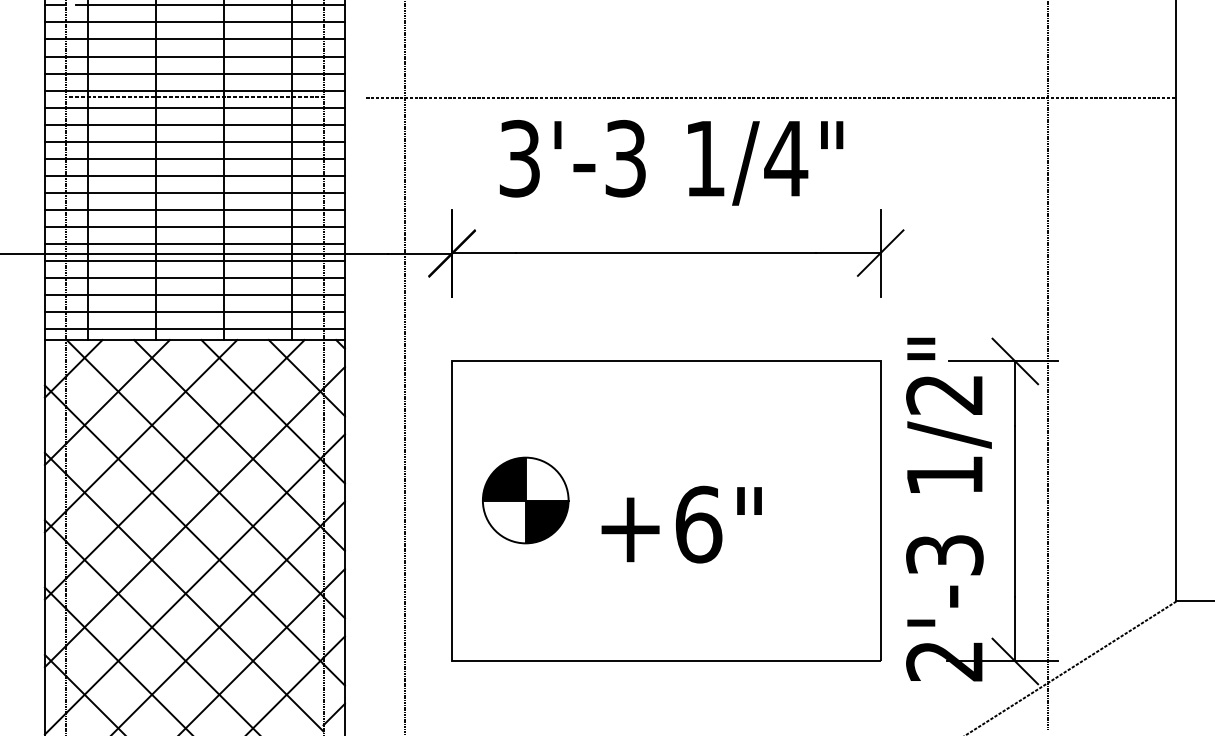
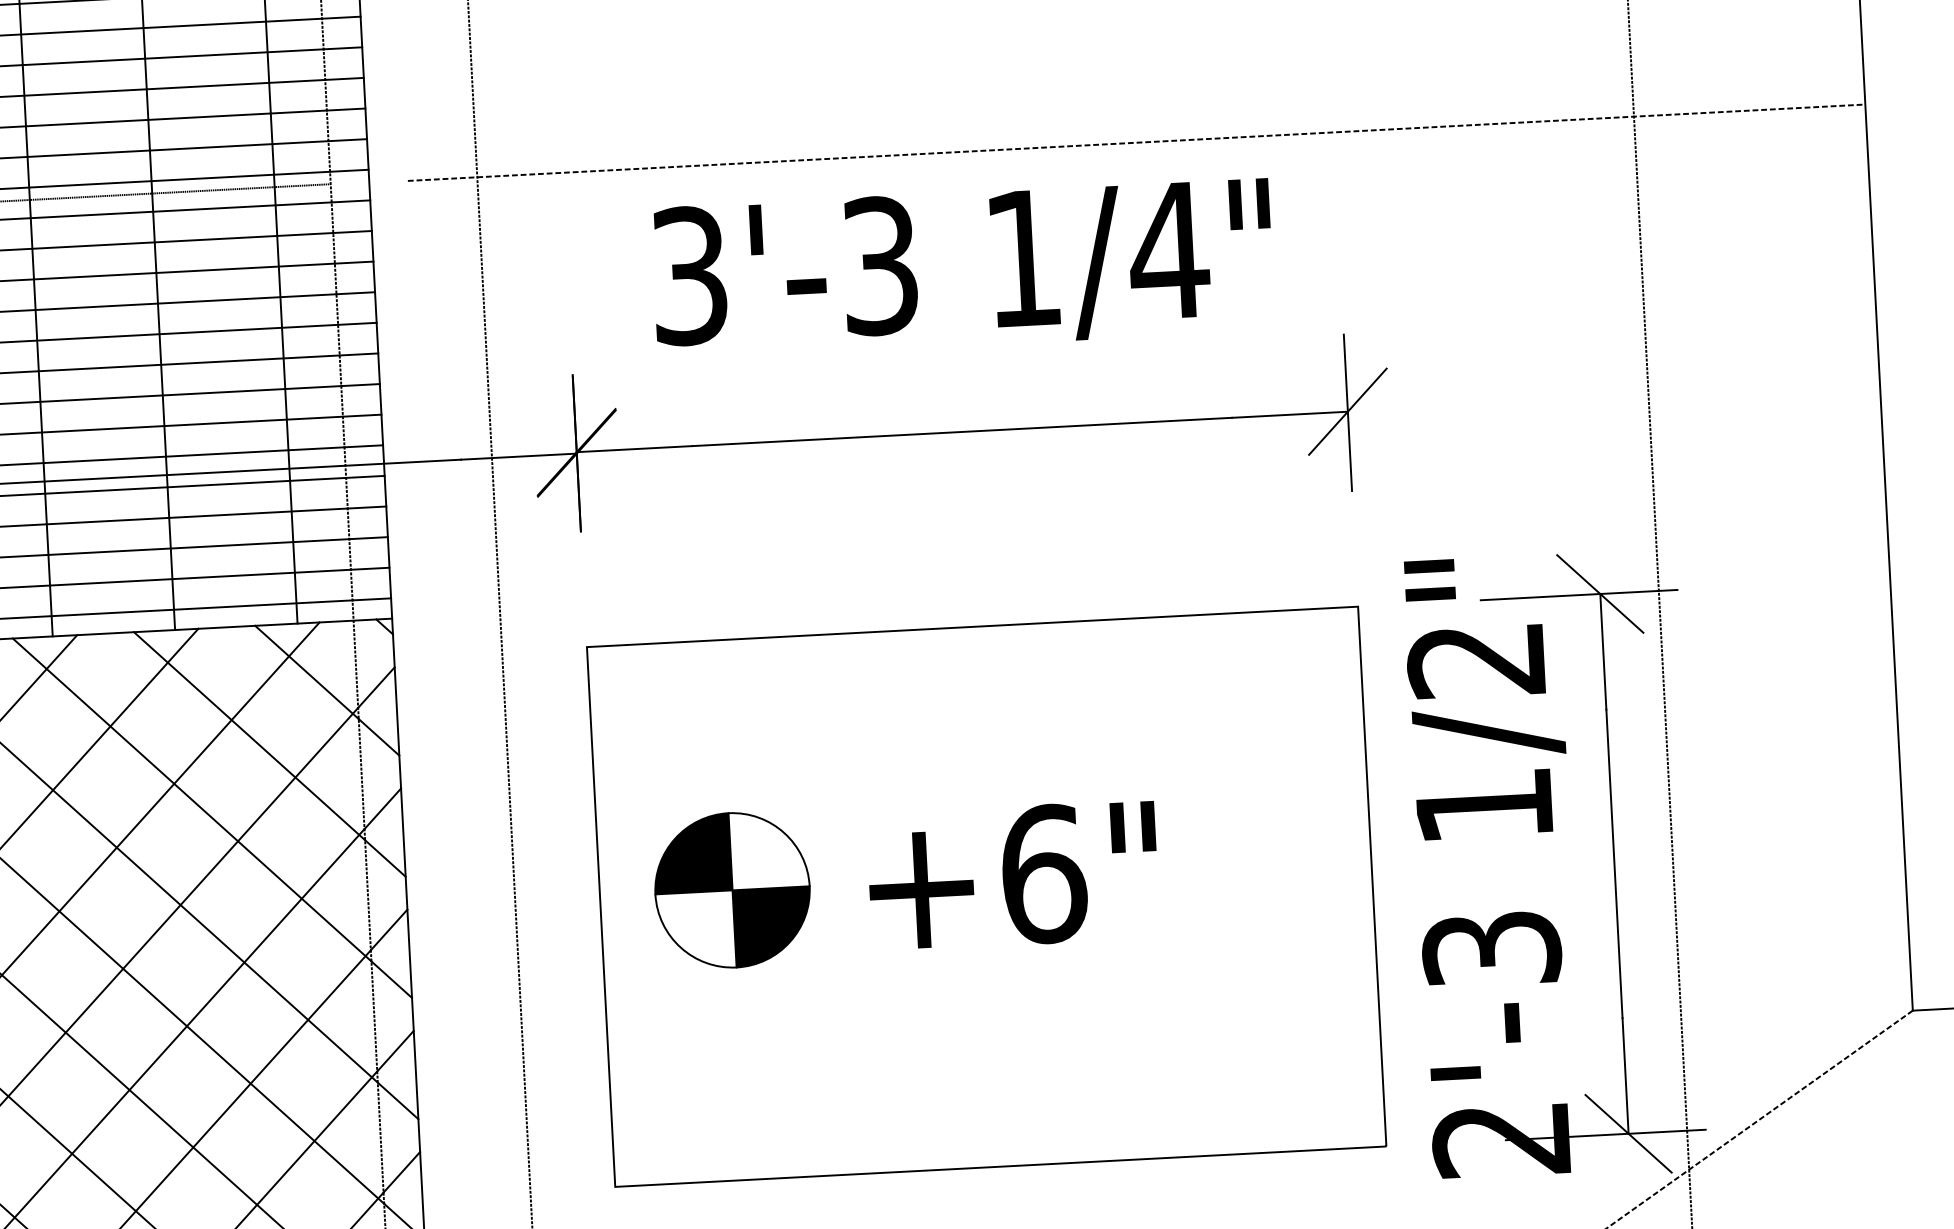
text: (681, 524) -> (1012, 875), moved

